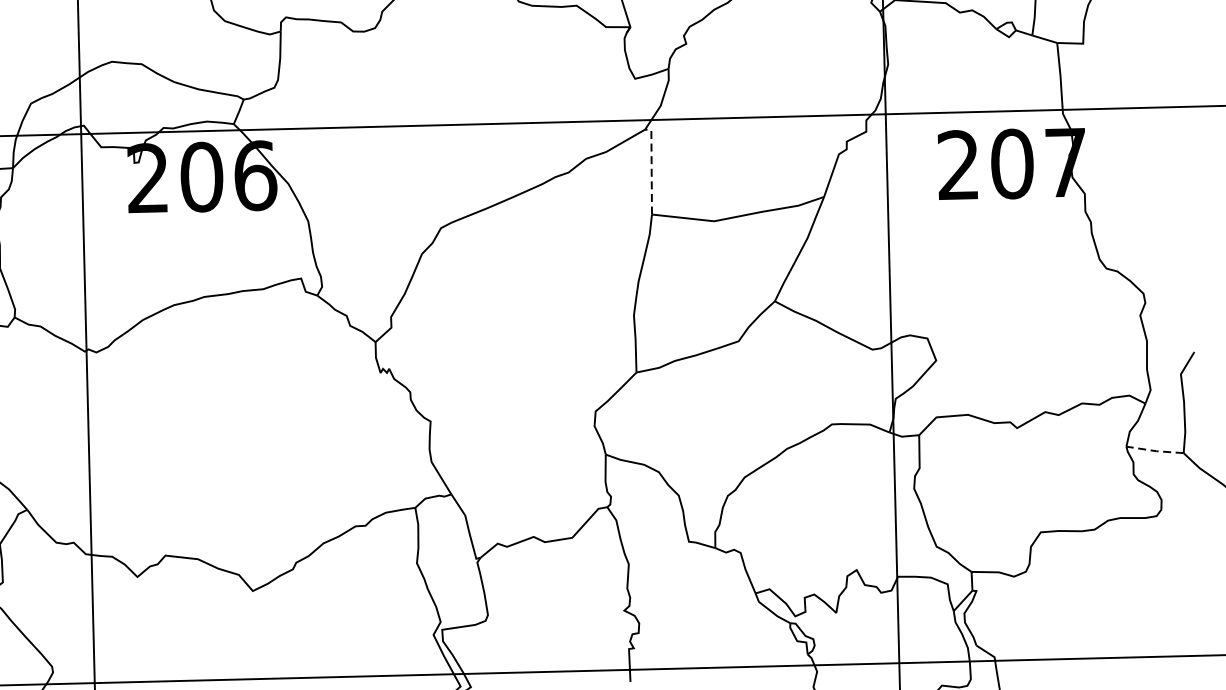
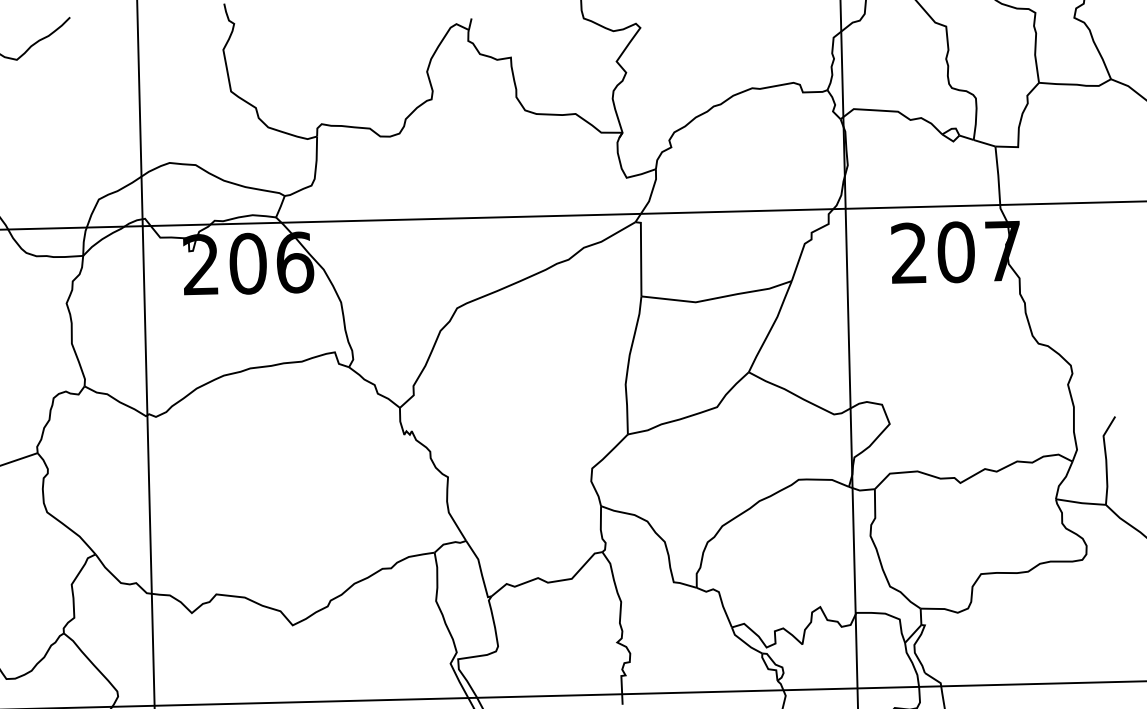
line: (652, 167) -> (641, 255), dashed -> solid
line: (1155, 451) -> (1081, 503), dashed -> solid

